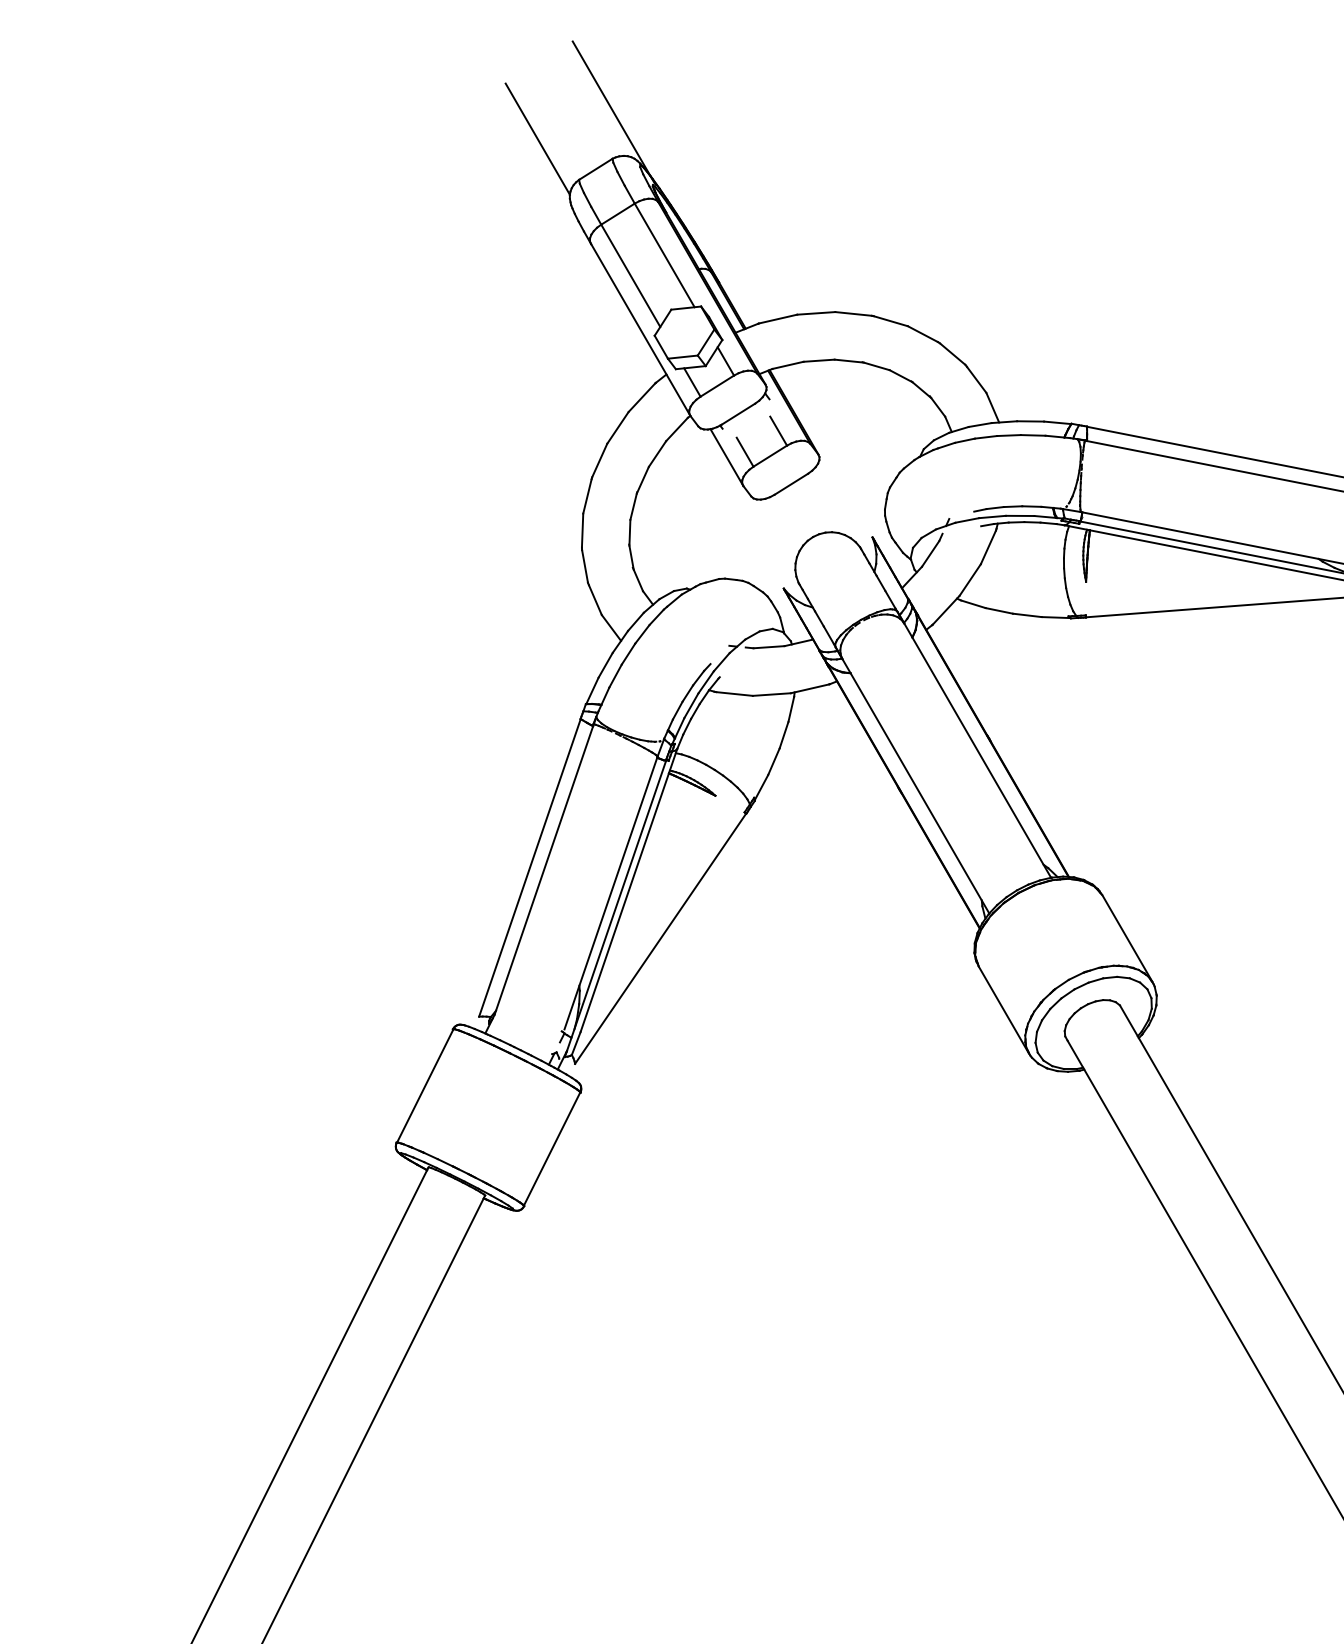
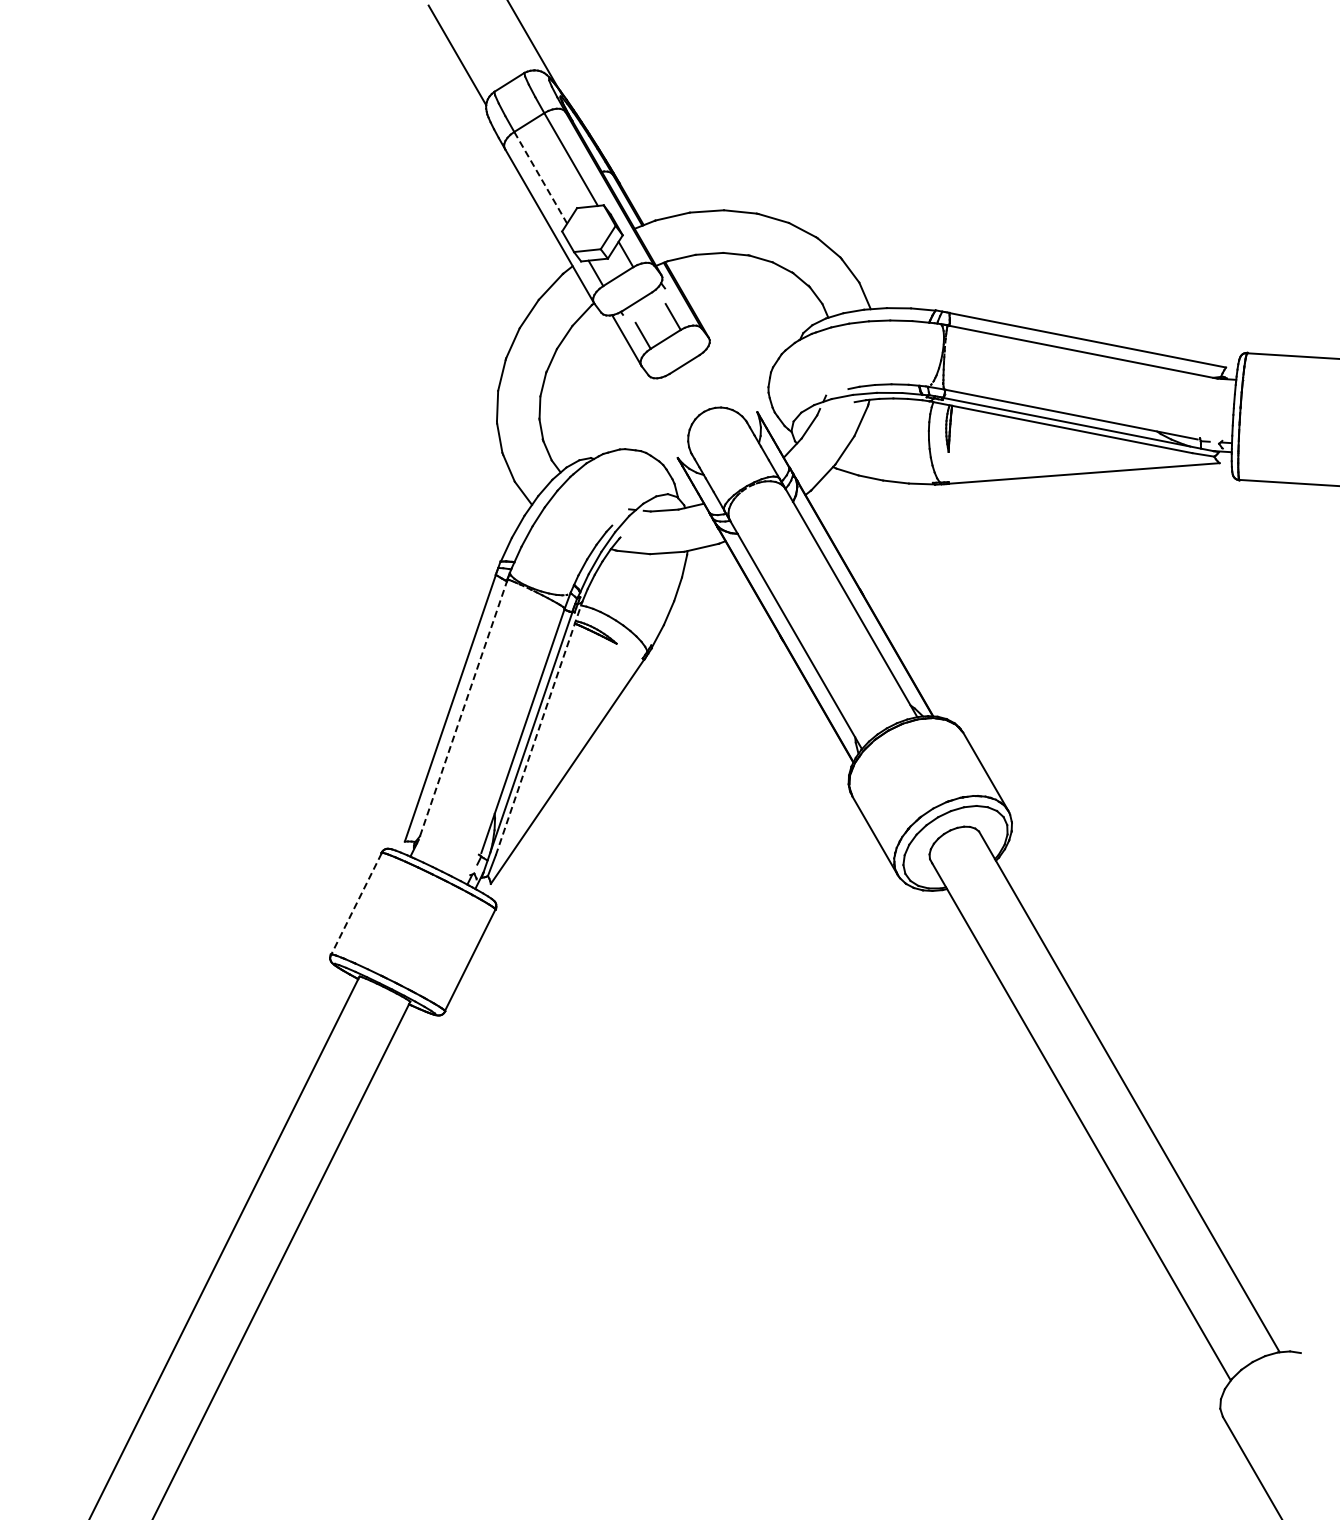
line: (630, 275) -> (540, 177), solid -> dashed
line: (544, 869) -> (463, 709), solid -> dashed
line: (629, 890) -> (539, 728), solid -> dashed
line: (425, 1086) -> (356, 904), solid -> dashed

